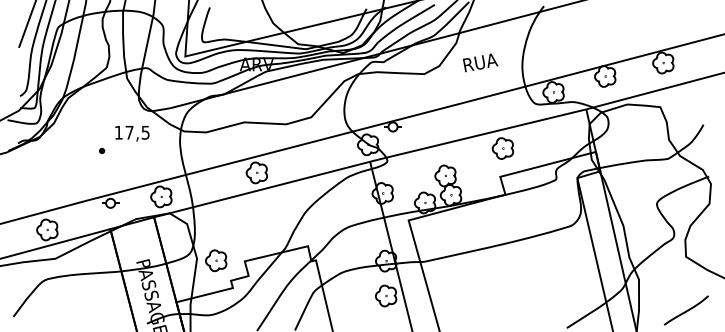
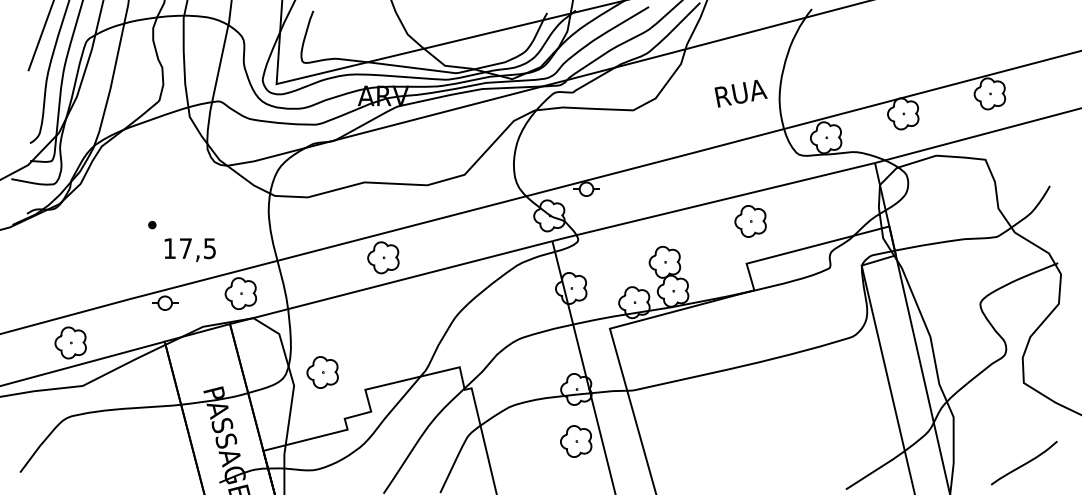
text: (480, 62) -> (740, 93), moved
text: (132, 133) -> (190, 249), moved
part: (216, 260) -> (323, 372), moved

